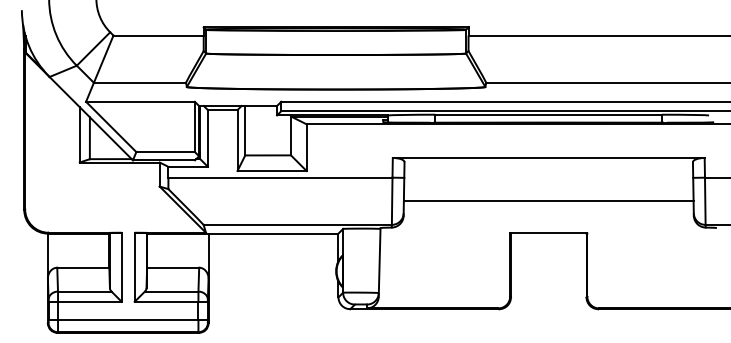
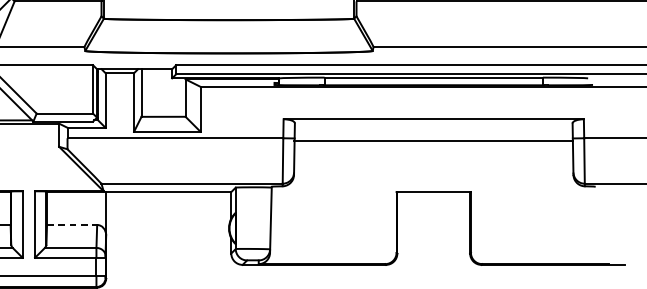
line: (548, 200) -> (433, 140), moved
line: (173, 267) -> (72, 224), solid -> dashed

